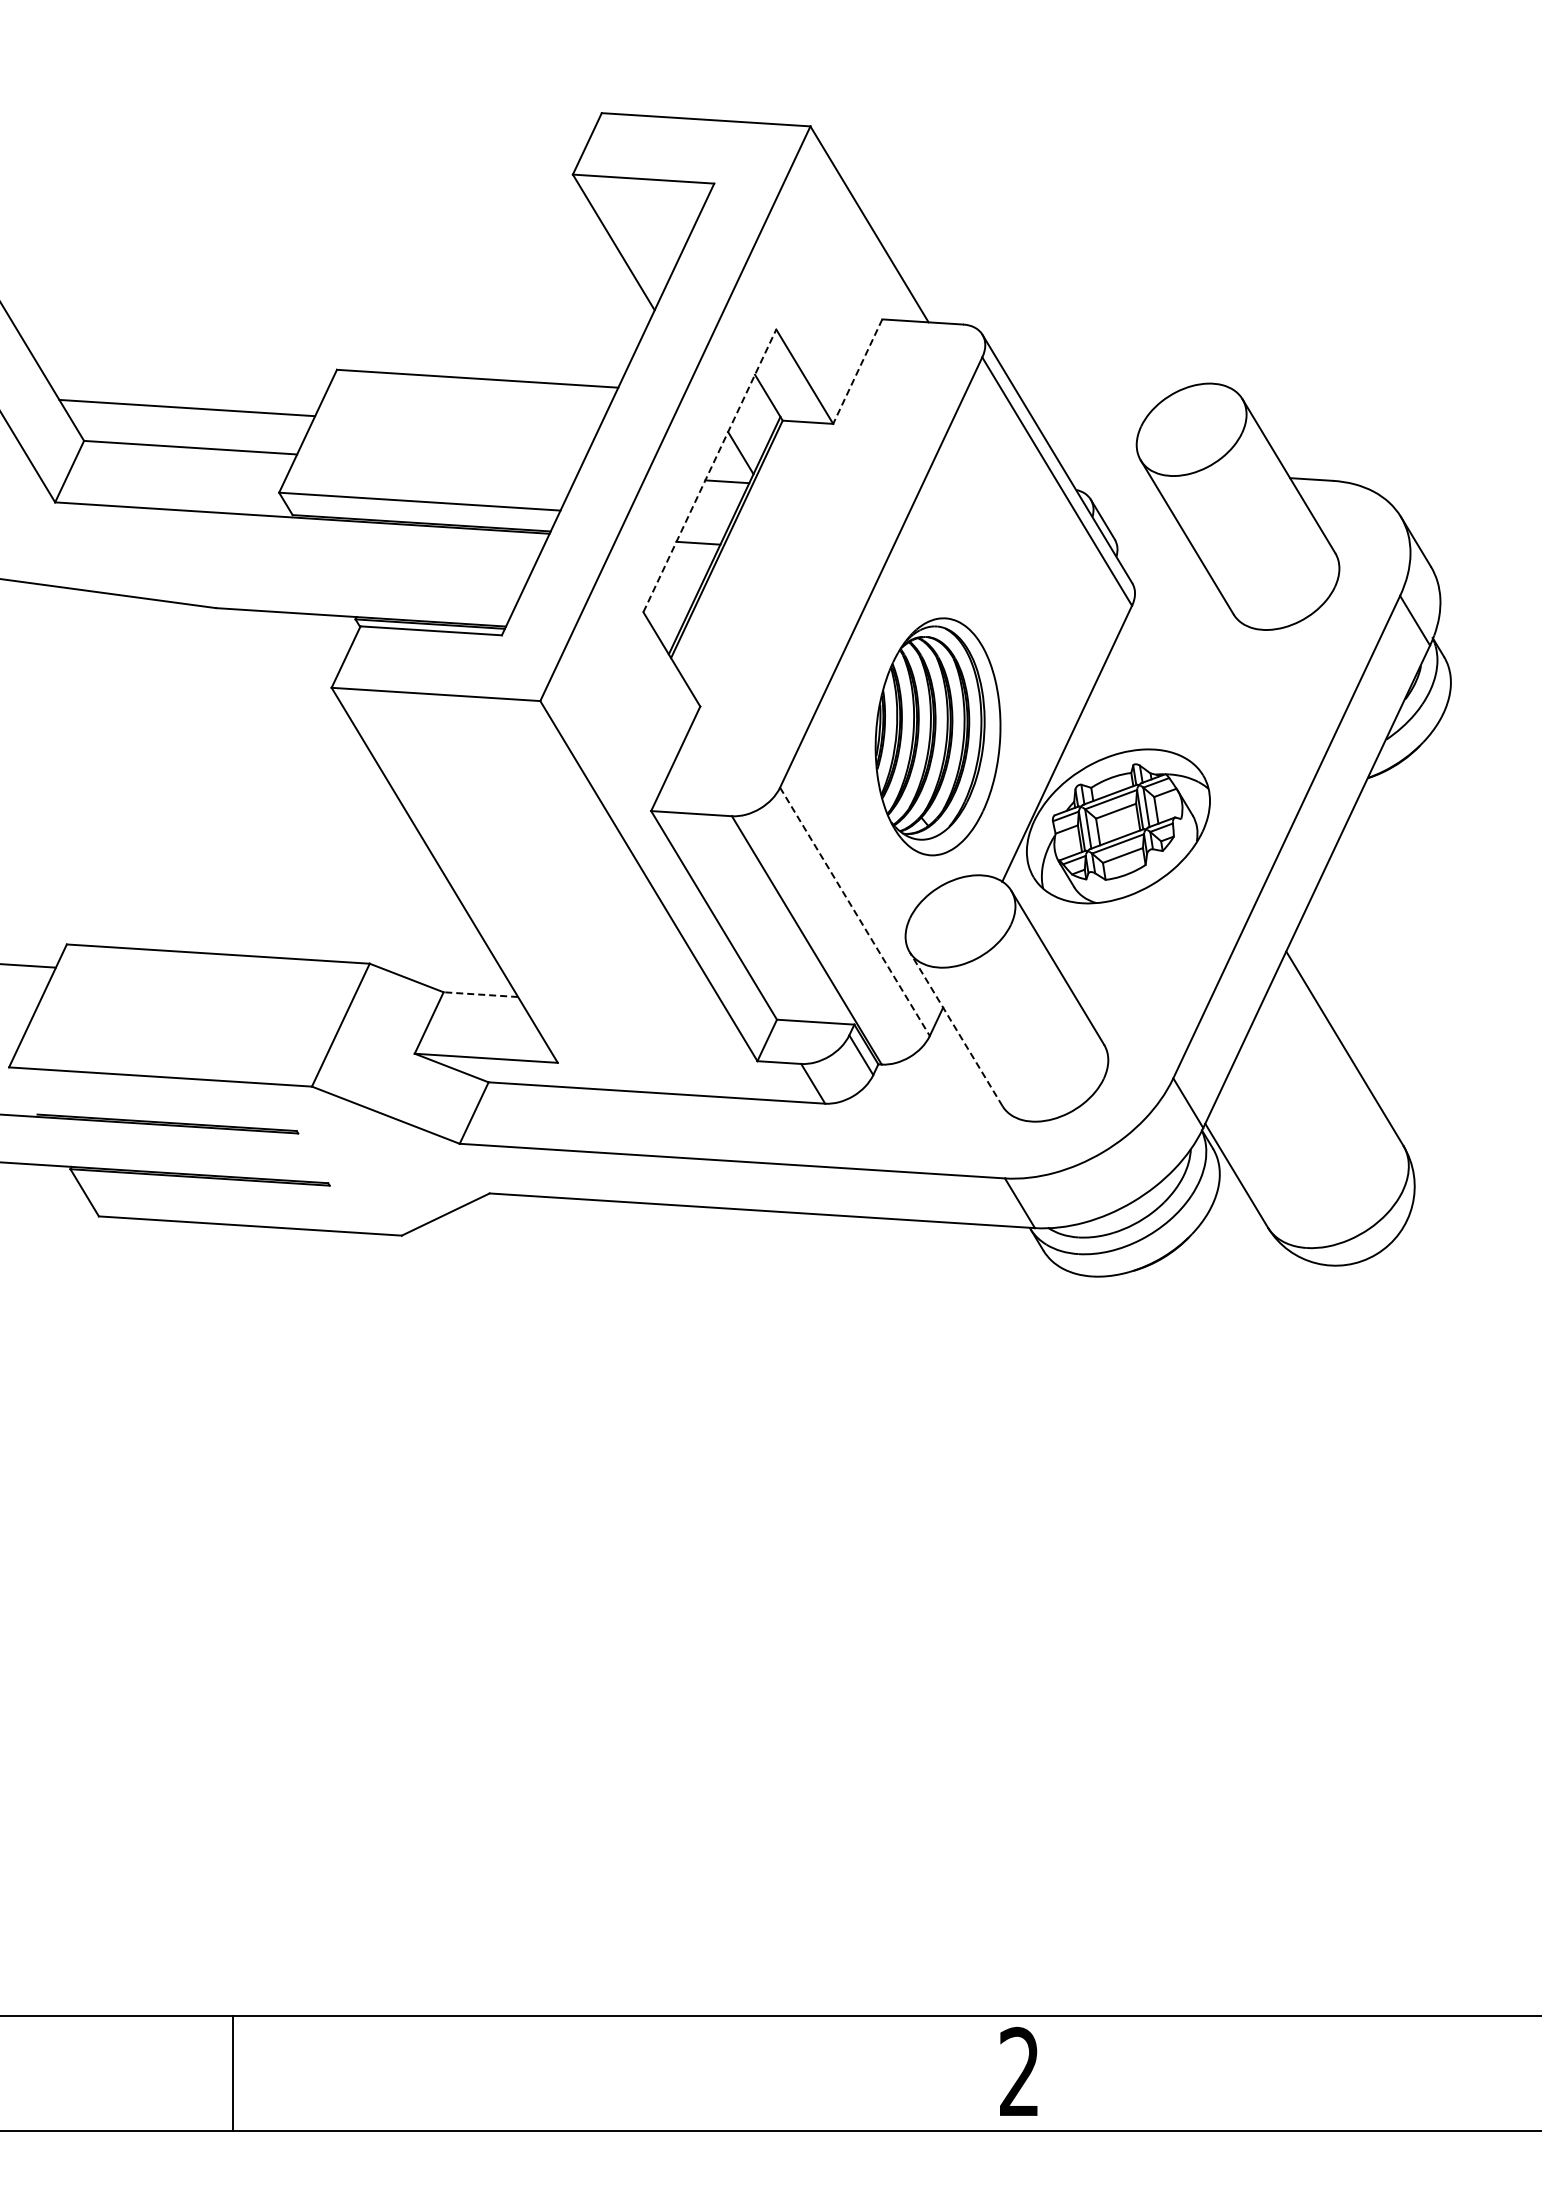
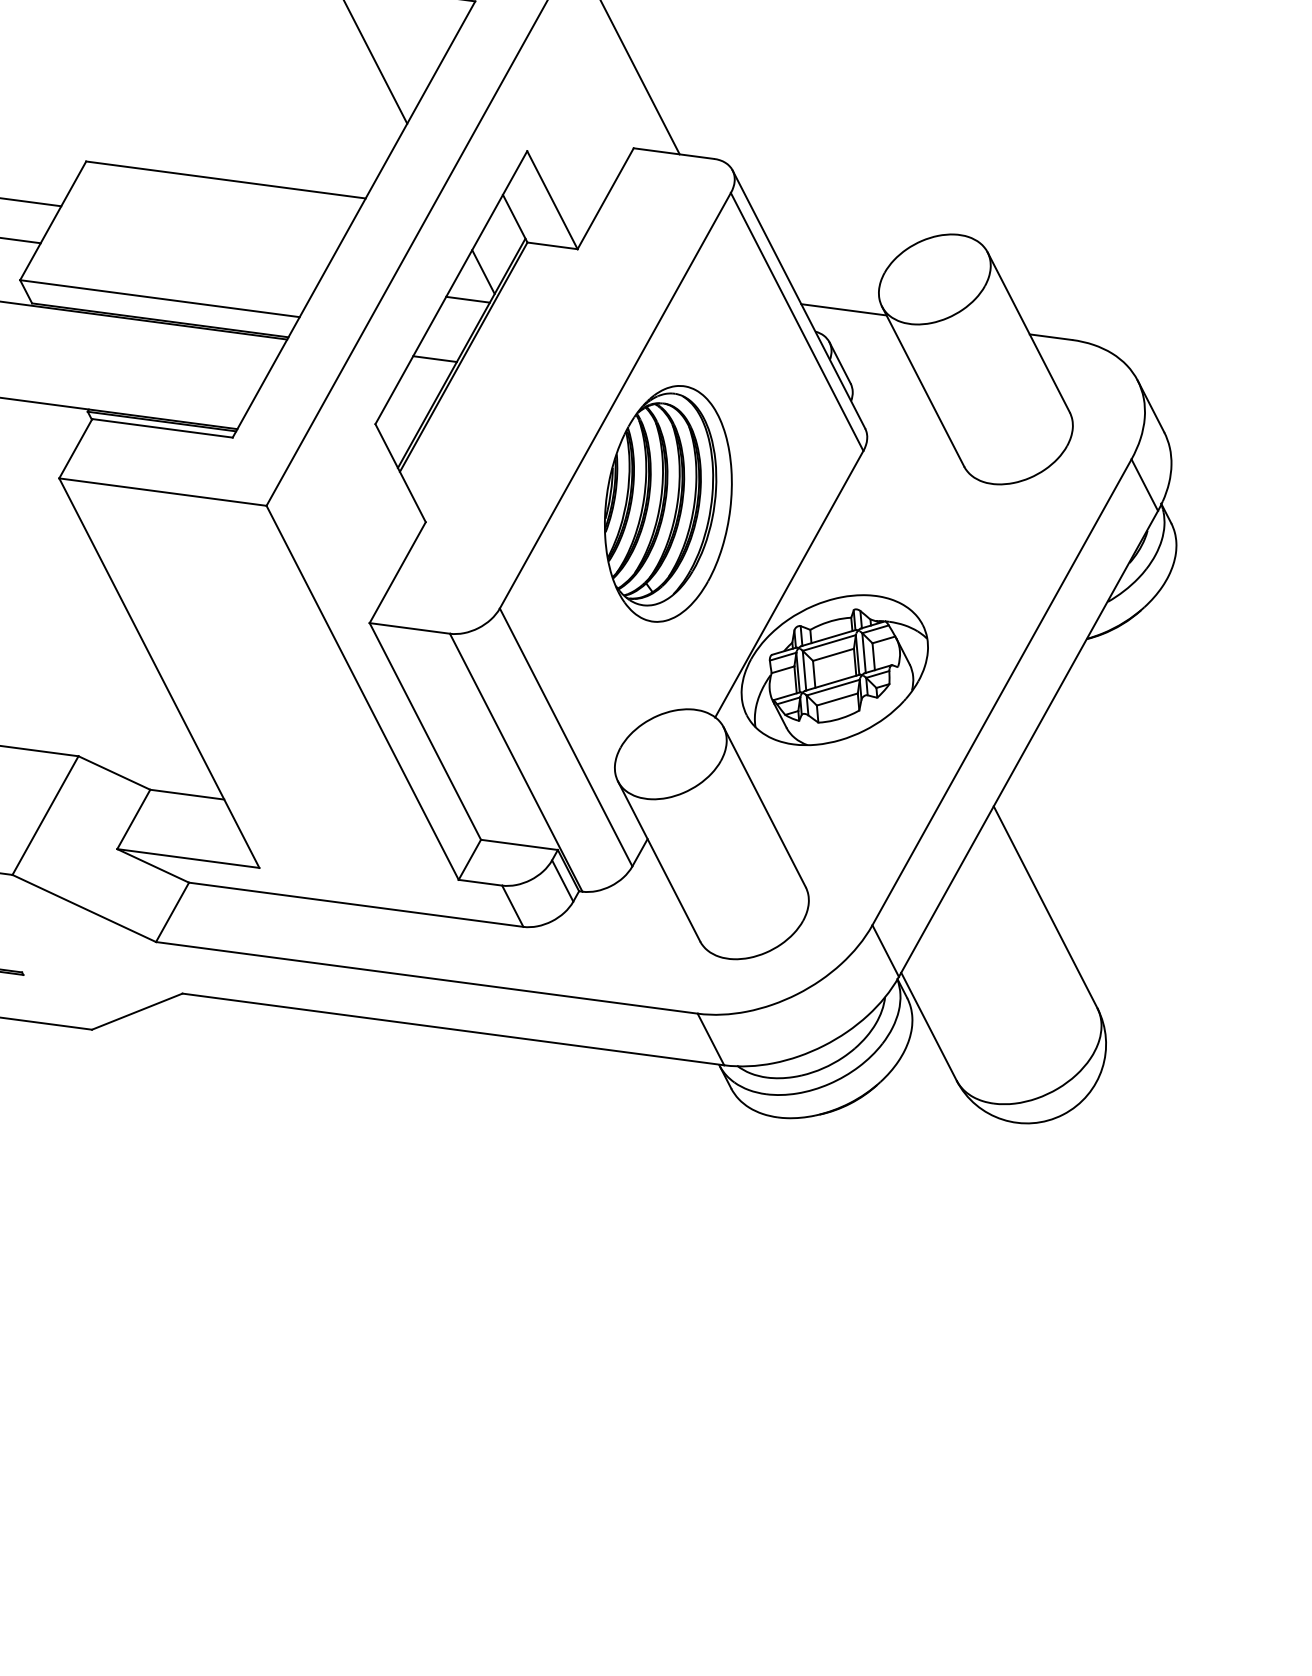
line: (857, 371) -> (605, 198), dashed -> solid
line: (1102, 465) -> (843, 309), added
line: (710, 470) -> (452, 287), dashed -> solid
part: (937, 736) -> (667, 503), moved
line: (854, 911) -> (565, 737), dashed -> solid
line: (480, 994) -> (186, 794), dashed -> solid
line: (956, 1029) -> (659, 861), dashed -> solid

